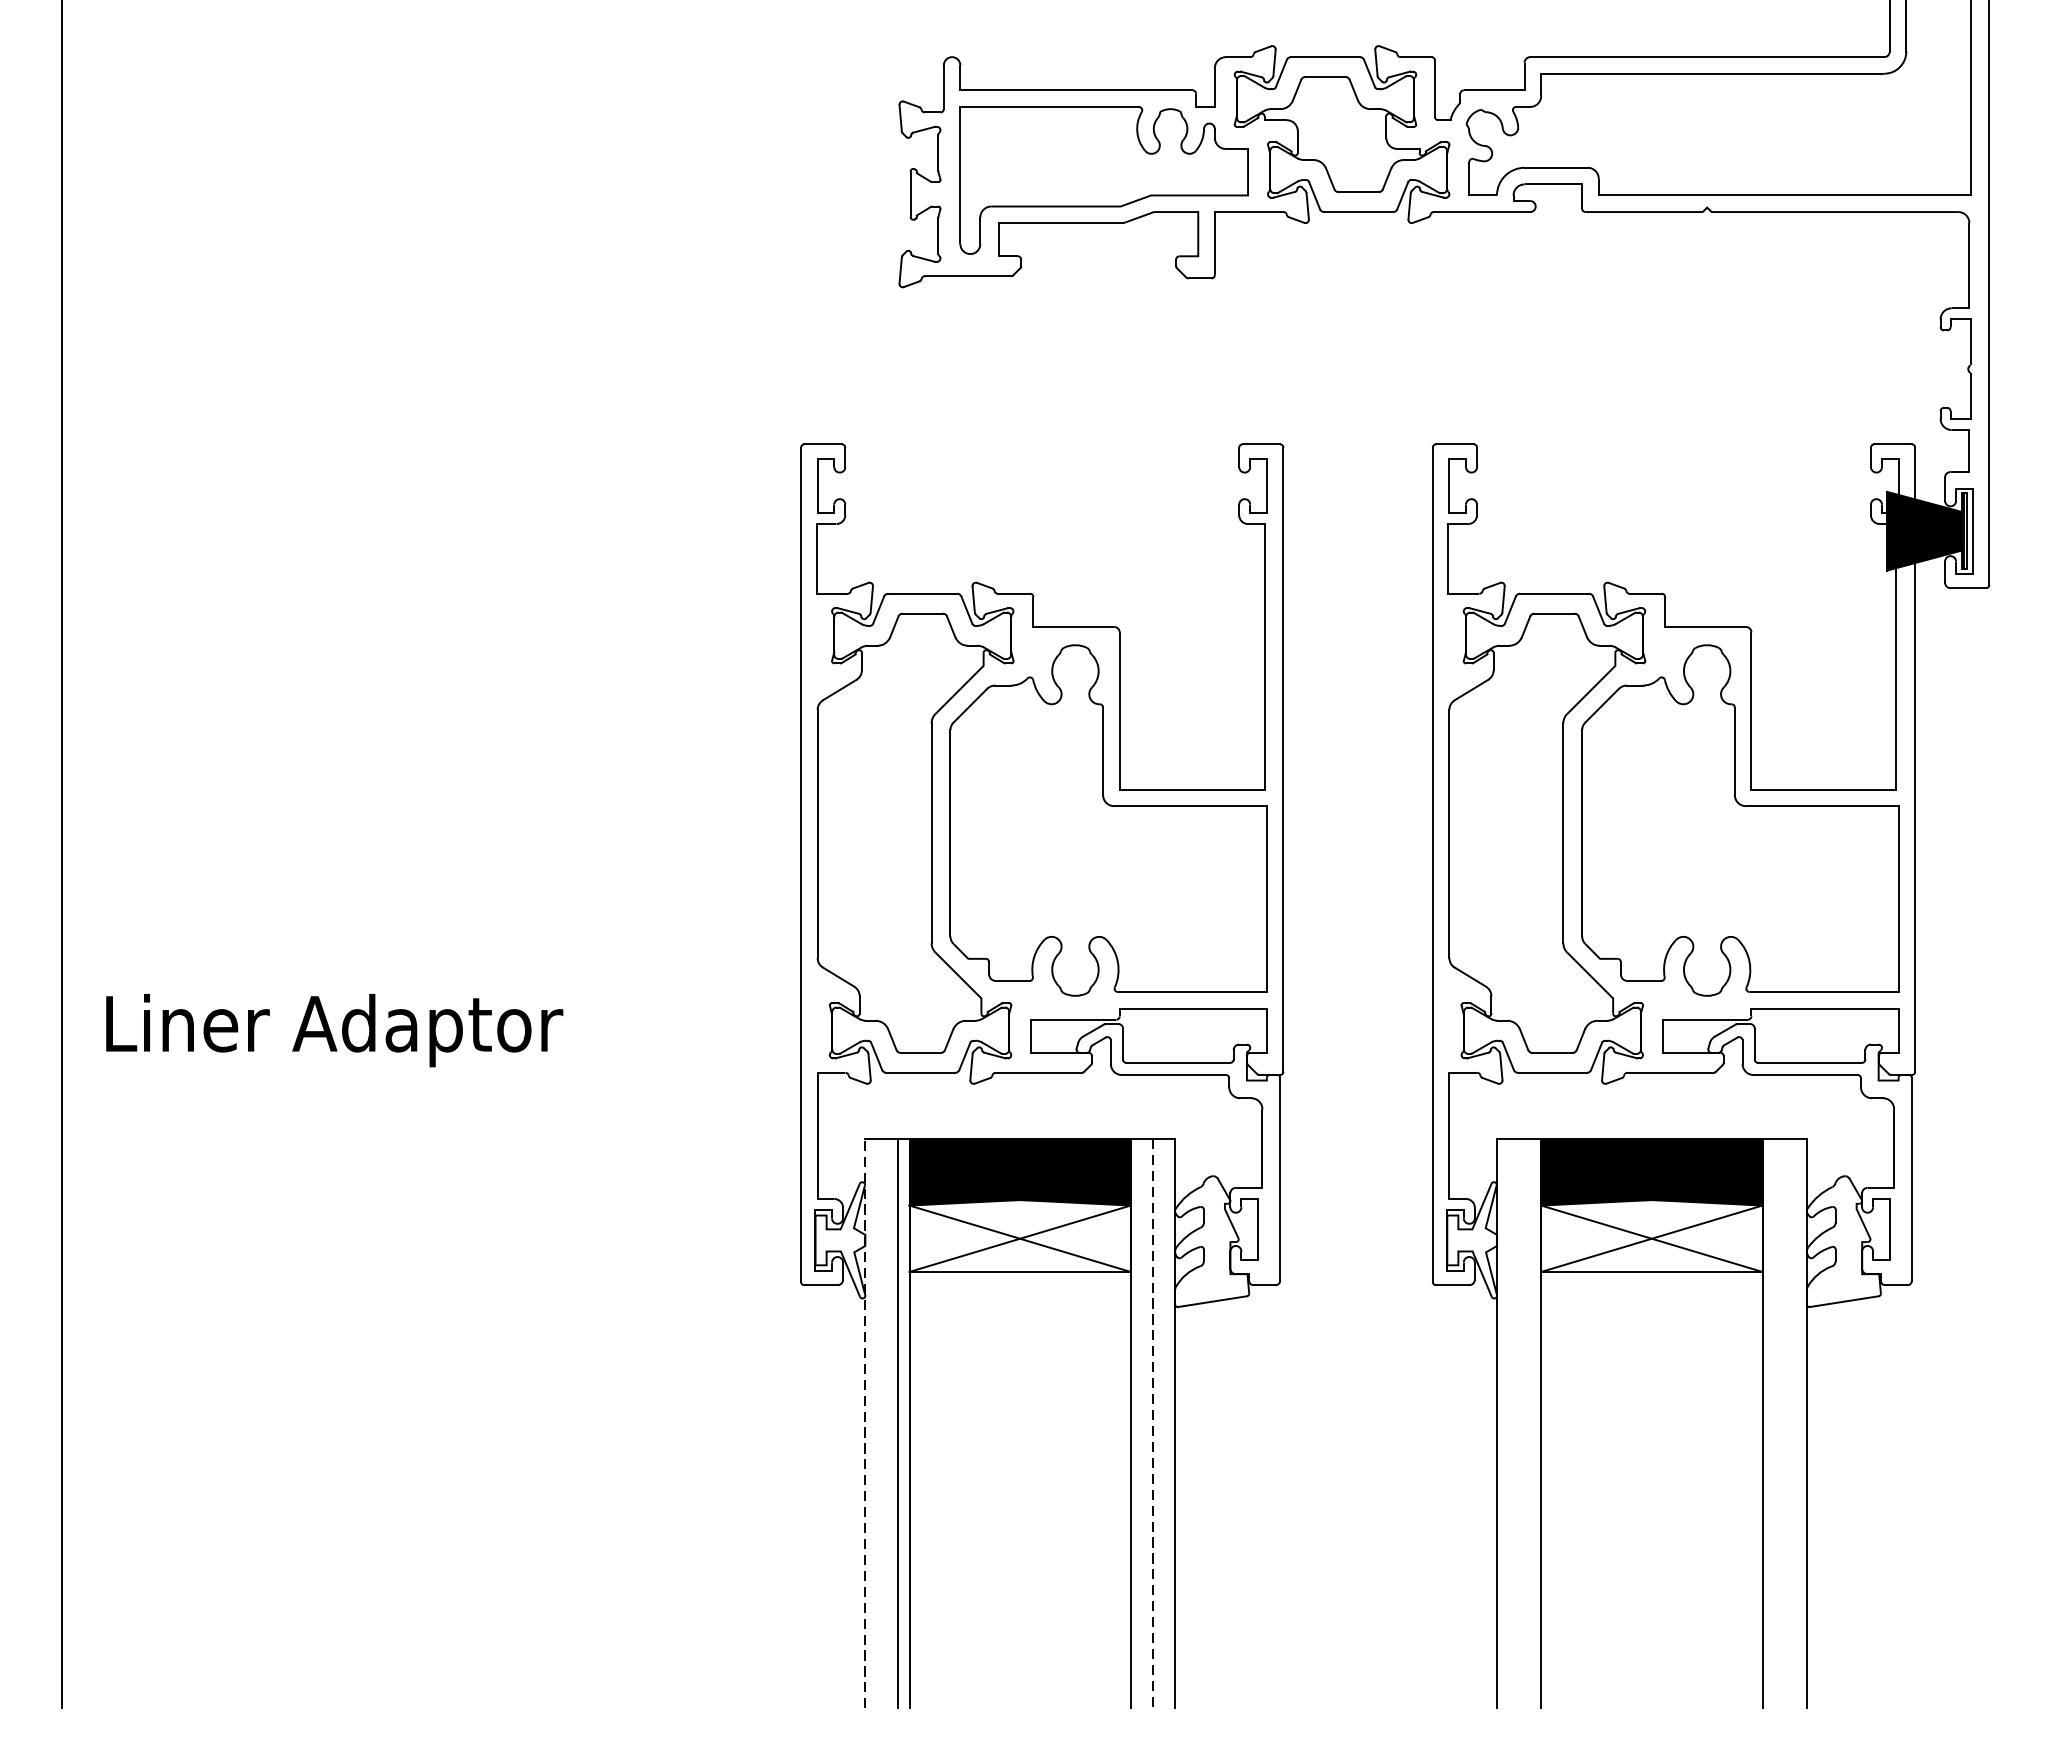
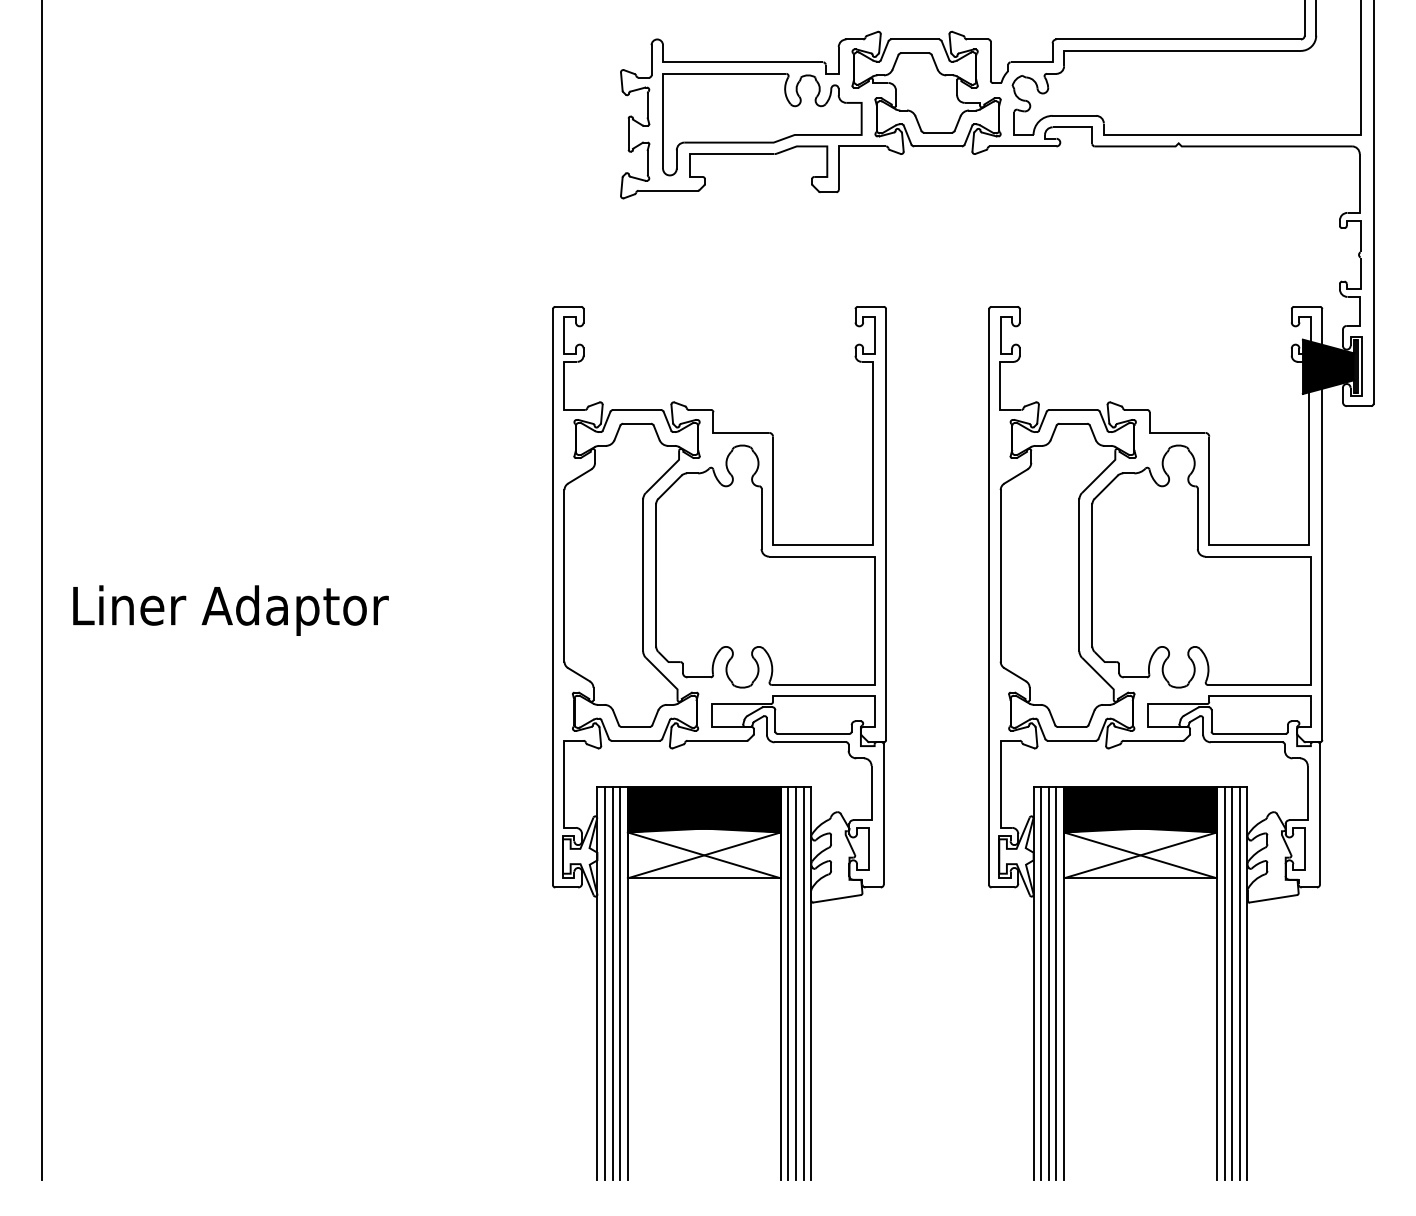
text: (333, 1030) -> (230, 610), moved
line: (875, 1422) -> (604, 982), added
line: (887, 1422) -> (612, 982), added
line: (1142, 1422) -> (788, 982), added
line: (1163, 1422) -> (803, 982), added
line: (1508, 1422) -> (1041, 982), added
line: (1518, 1422) -> (1048, 982), added
line: (1530, 1422) -> (1056, 982), added
line: (1773, 1422) -> (1224, 982), added
line: (1785, 1422) -> (1232, 982), added
line: (1795, 1422) -> (1239, 982), added
line: (865, 1424) -> (597, 983), dashed -> solid
line: (1152, 1424) -> (795, 983), dashed -> solid

